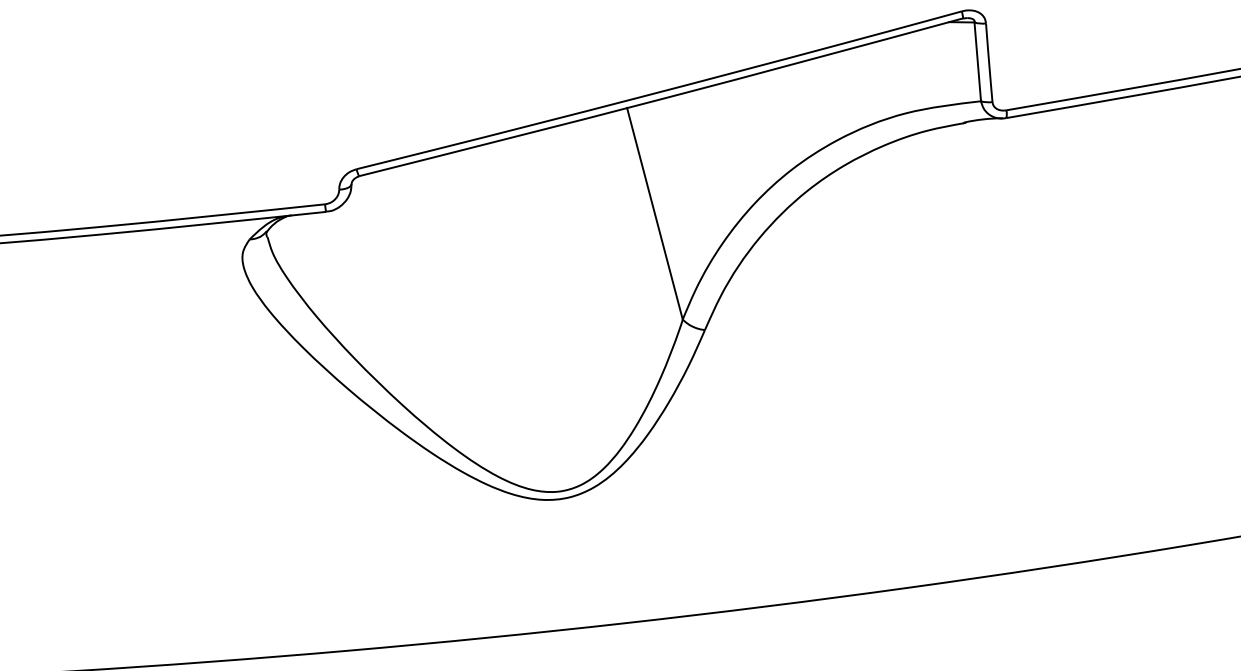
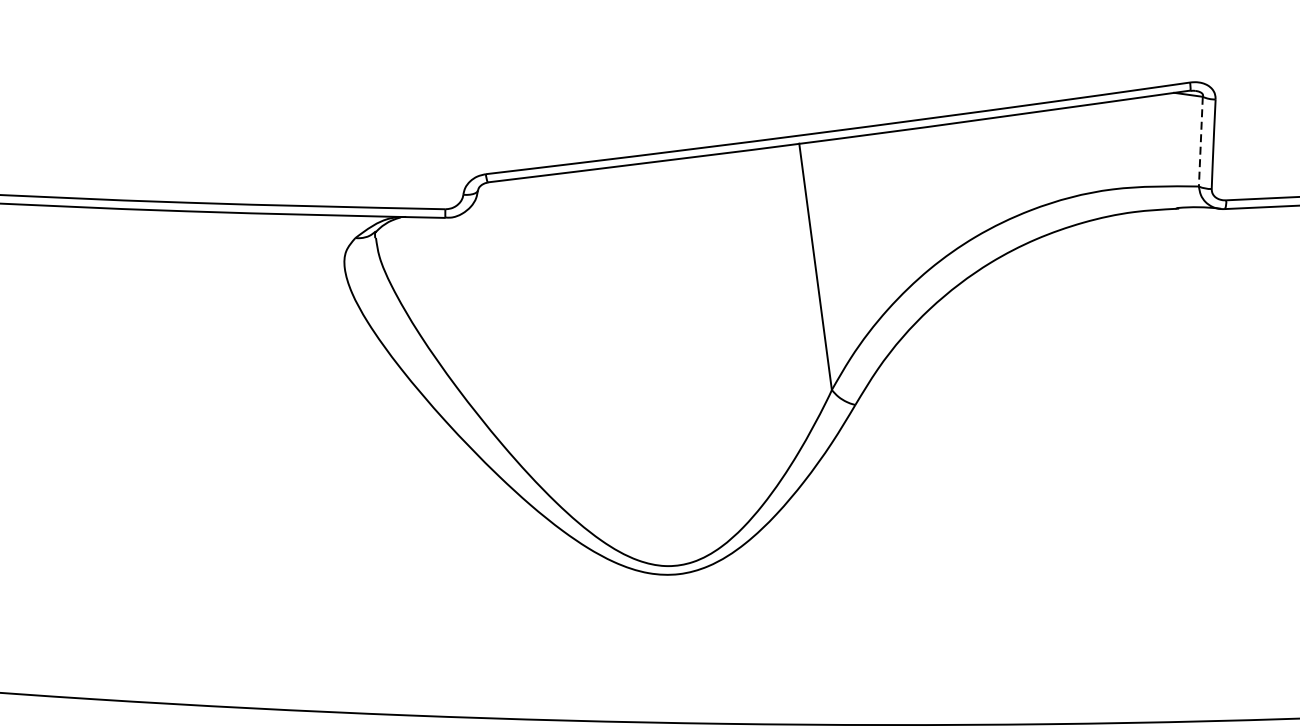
line: (977, 61) -> (1200, 141), solid -> dashed

